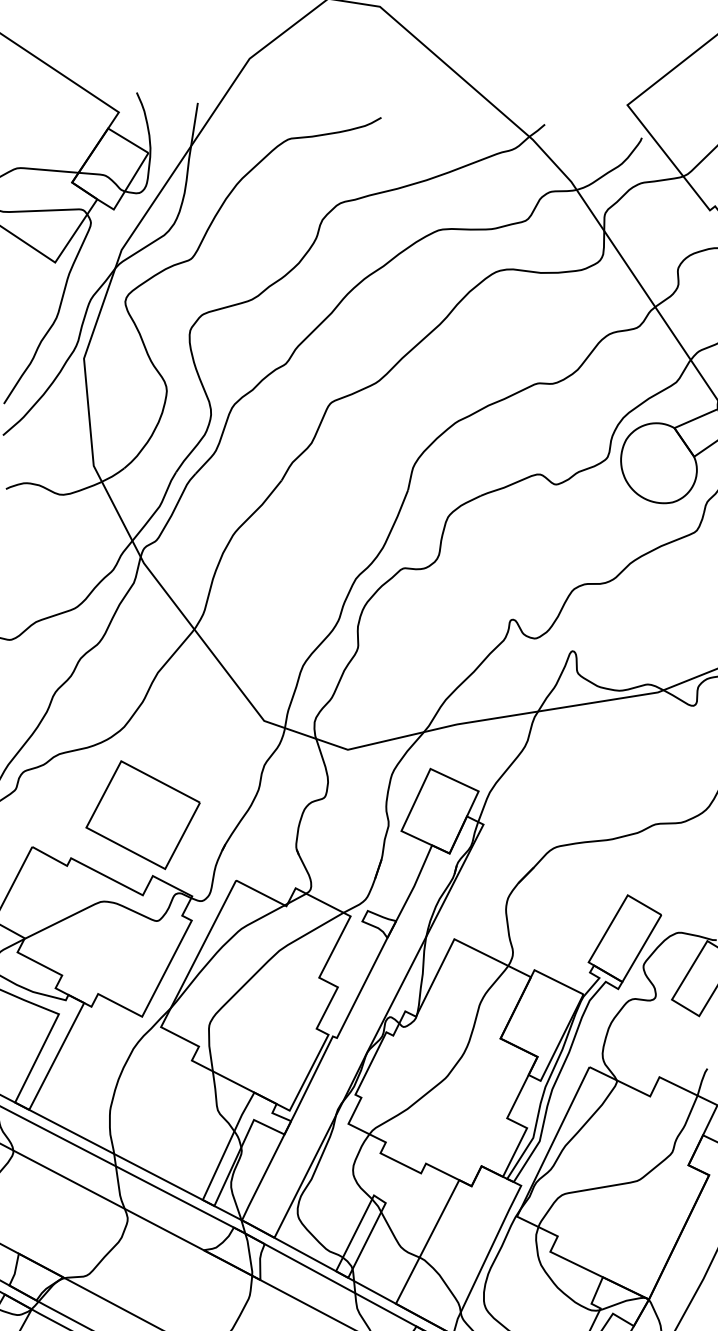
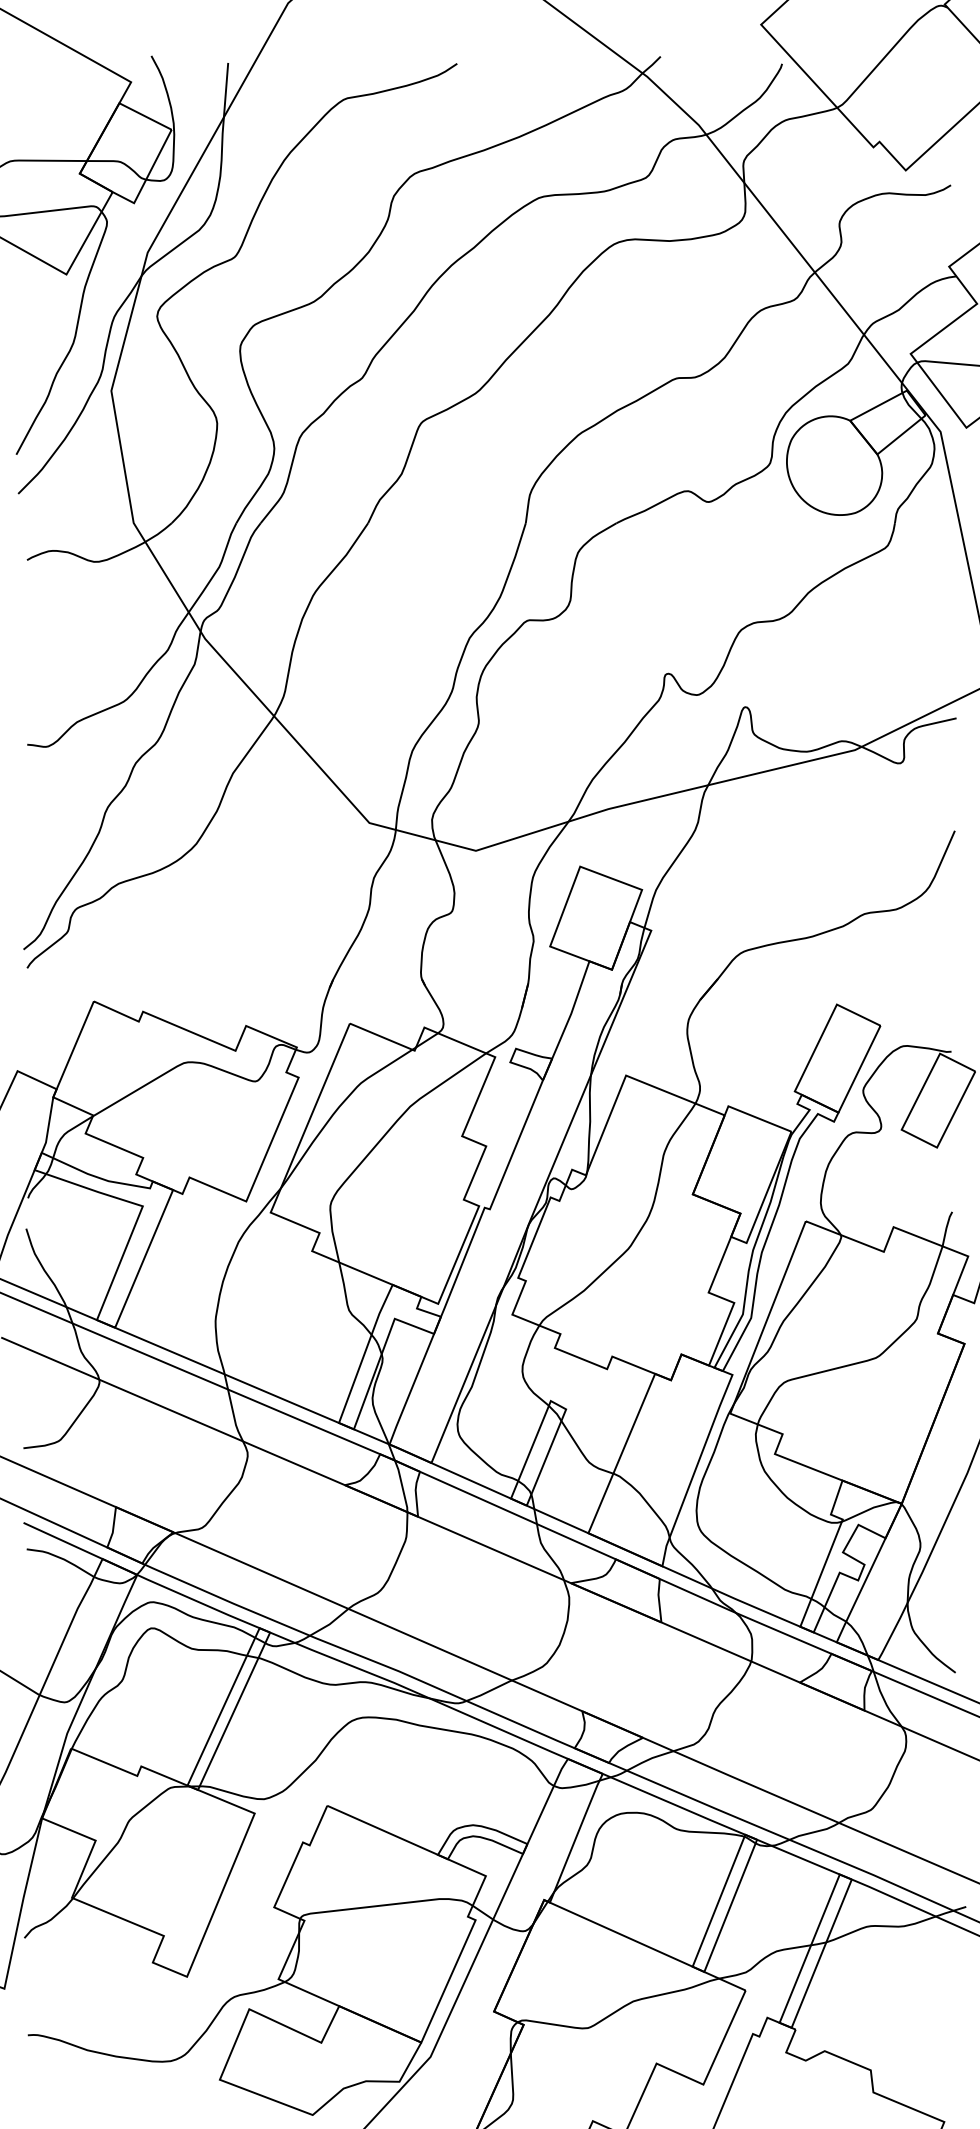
part: (143, 815) -> (228, 951), removed

